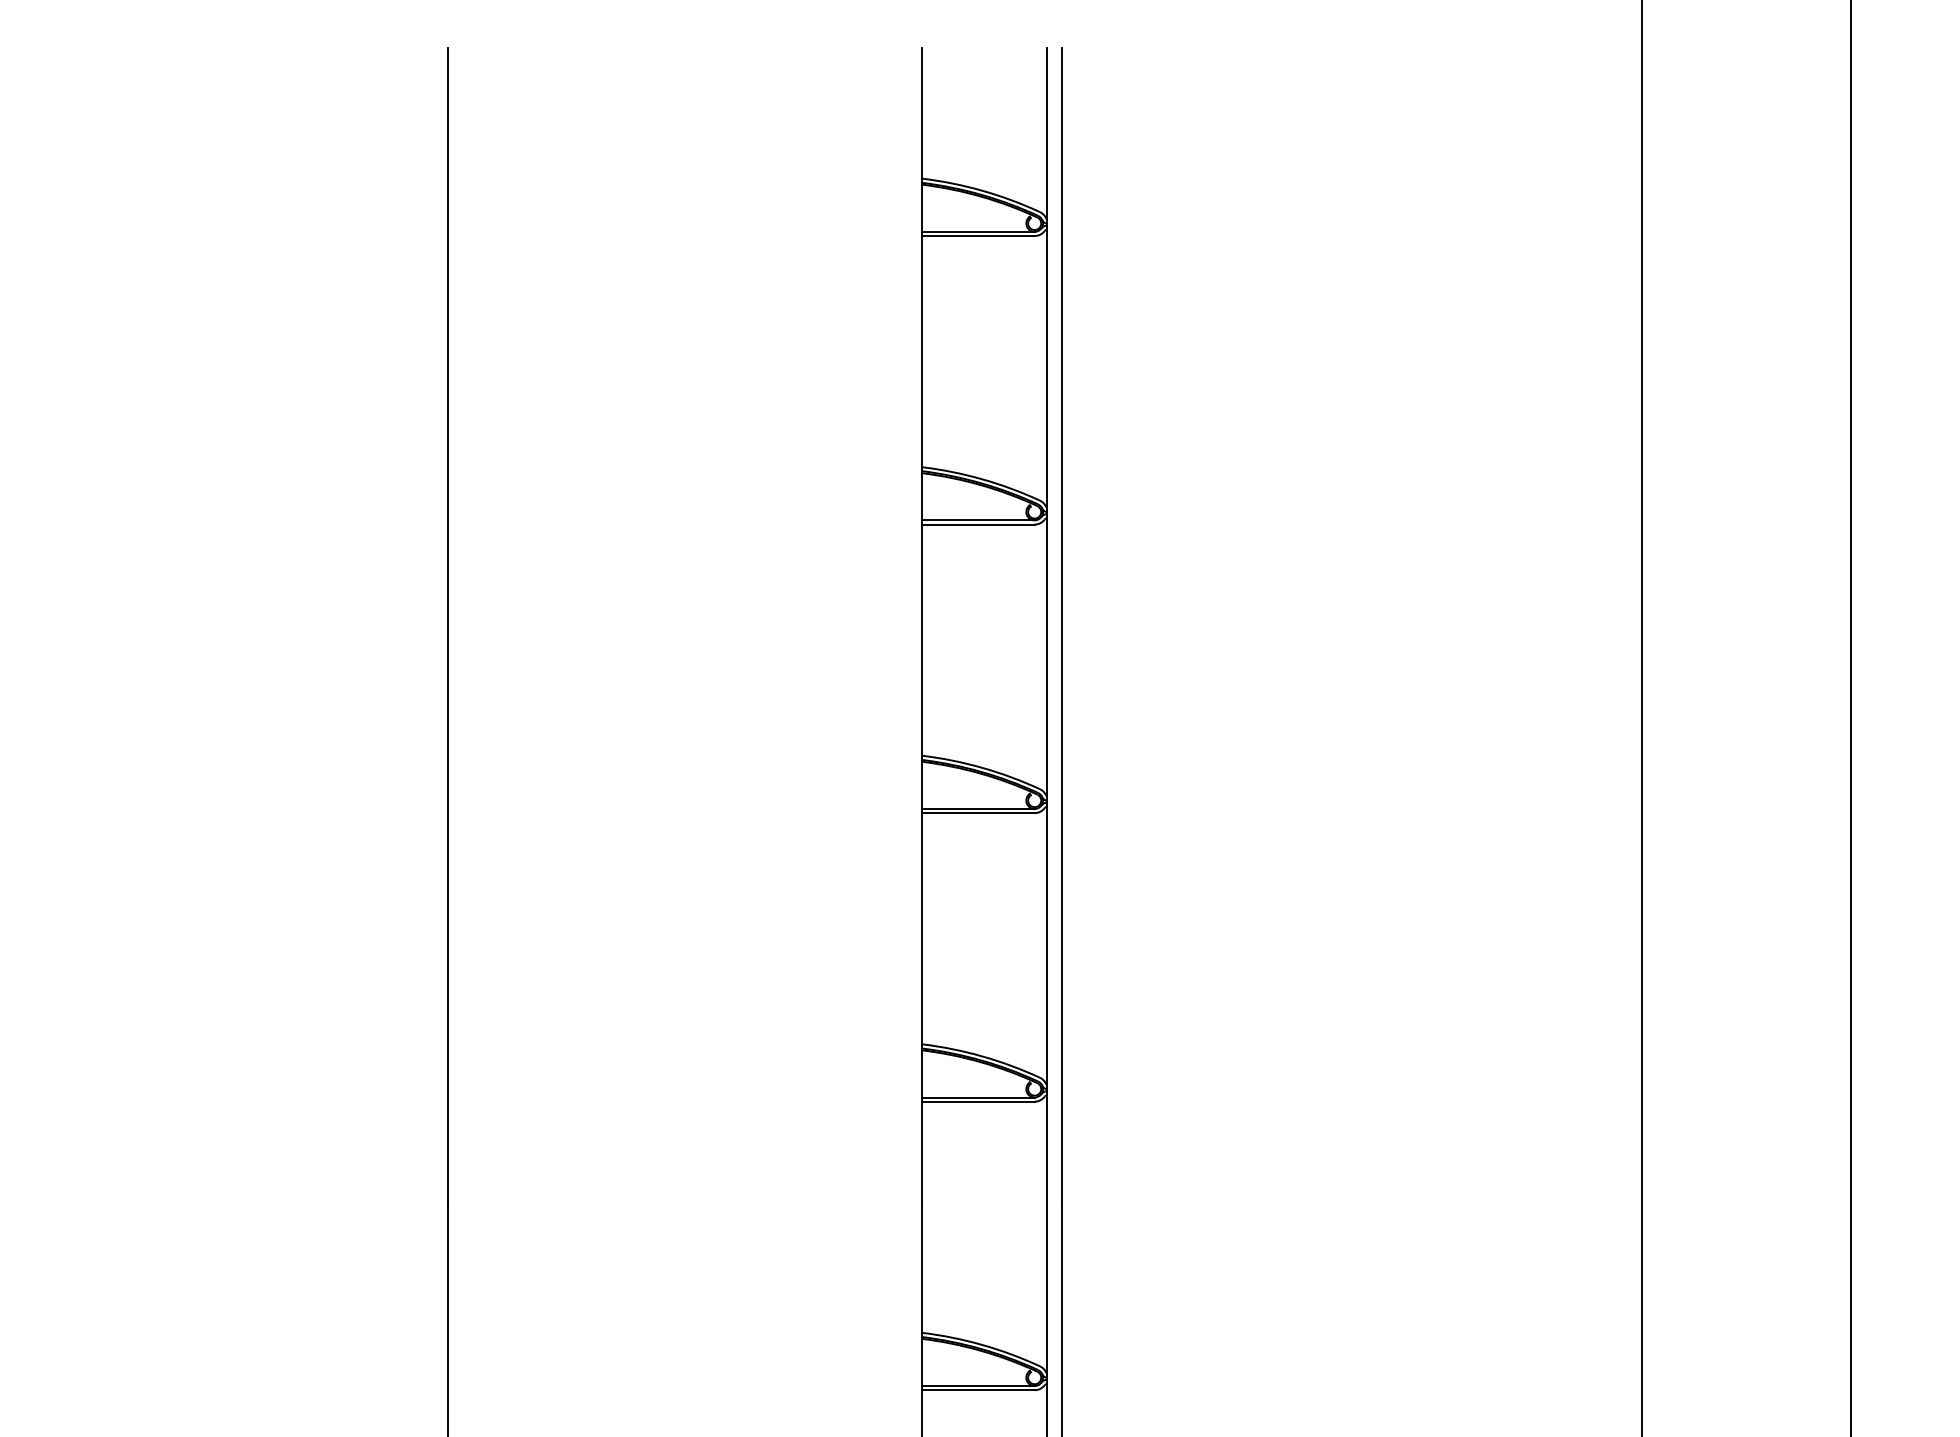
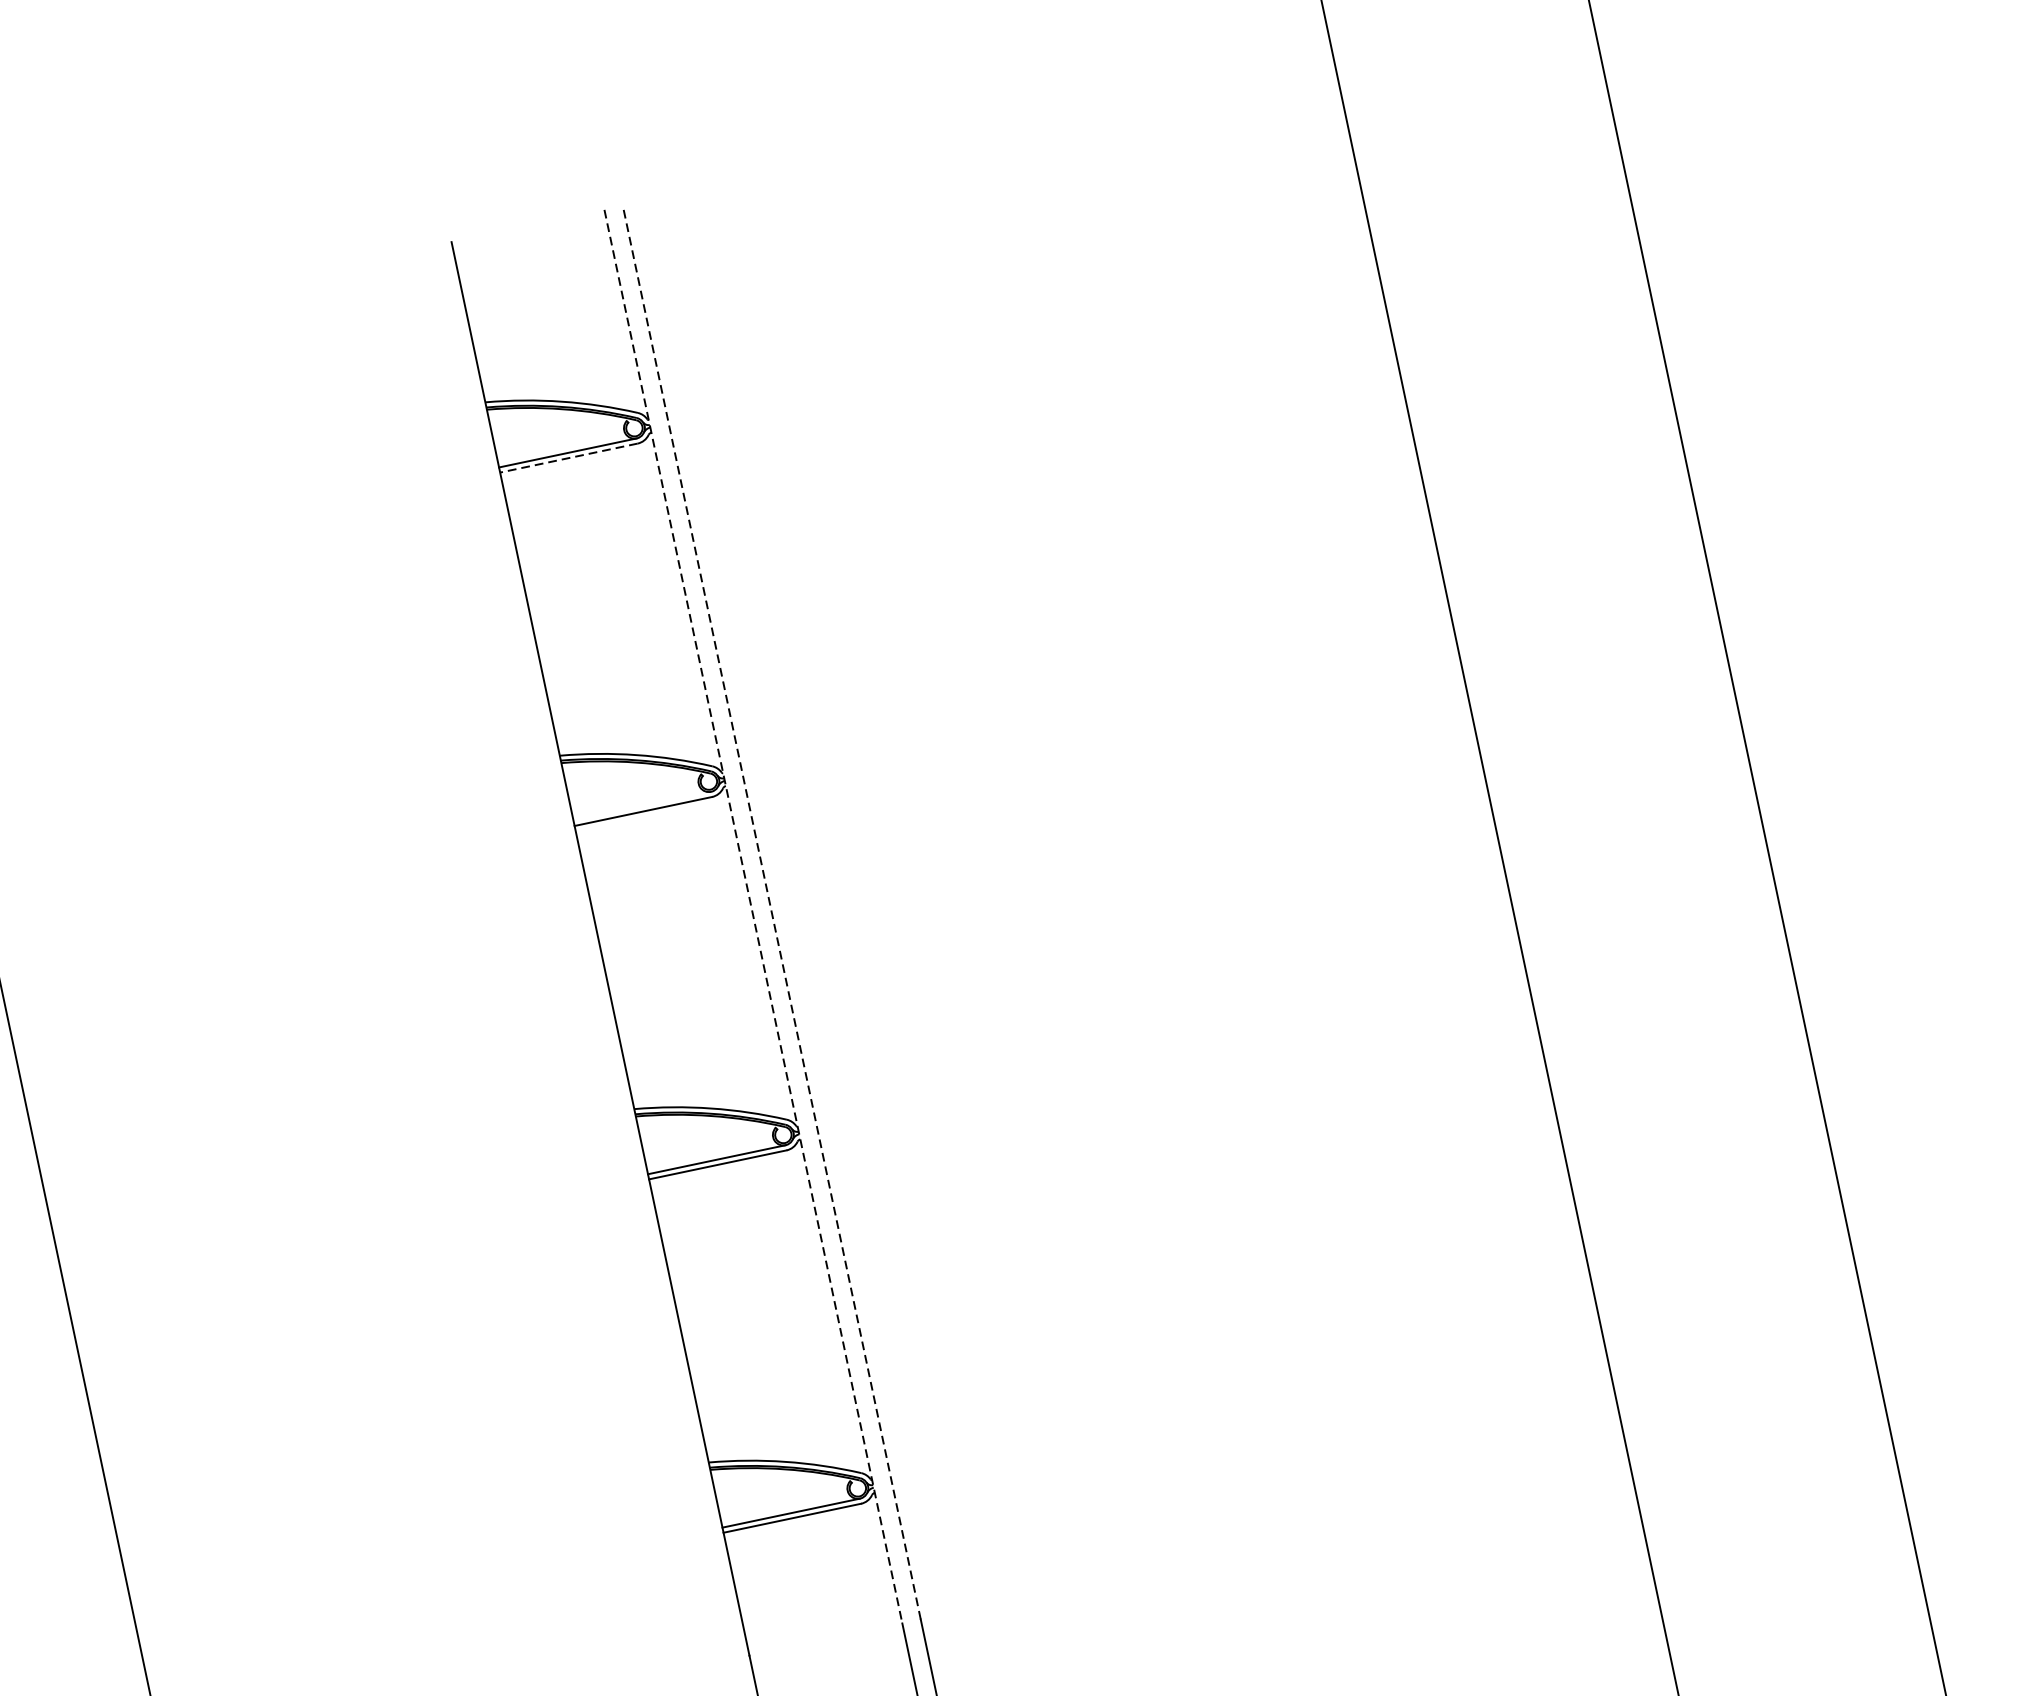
line: (978, 236) -> (568, 458), solid -> dashed
line: (978, 520) -> (642, 806), removed
line: (1062, 624) -> (771, 912), solid -> dashed
line: (1047, 625) -> (753, 917), solid -> dashed

